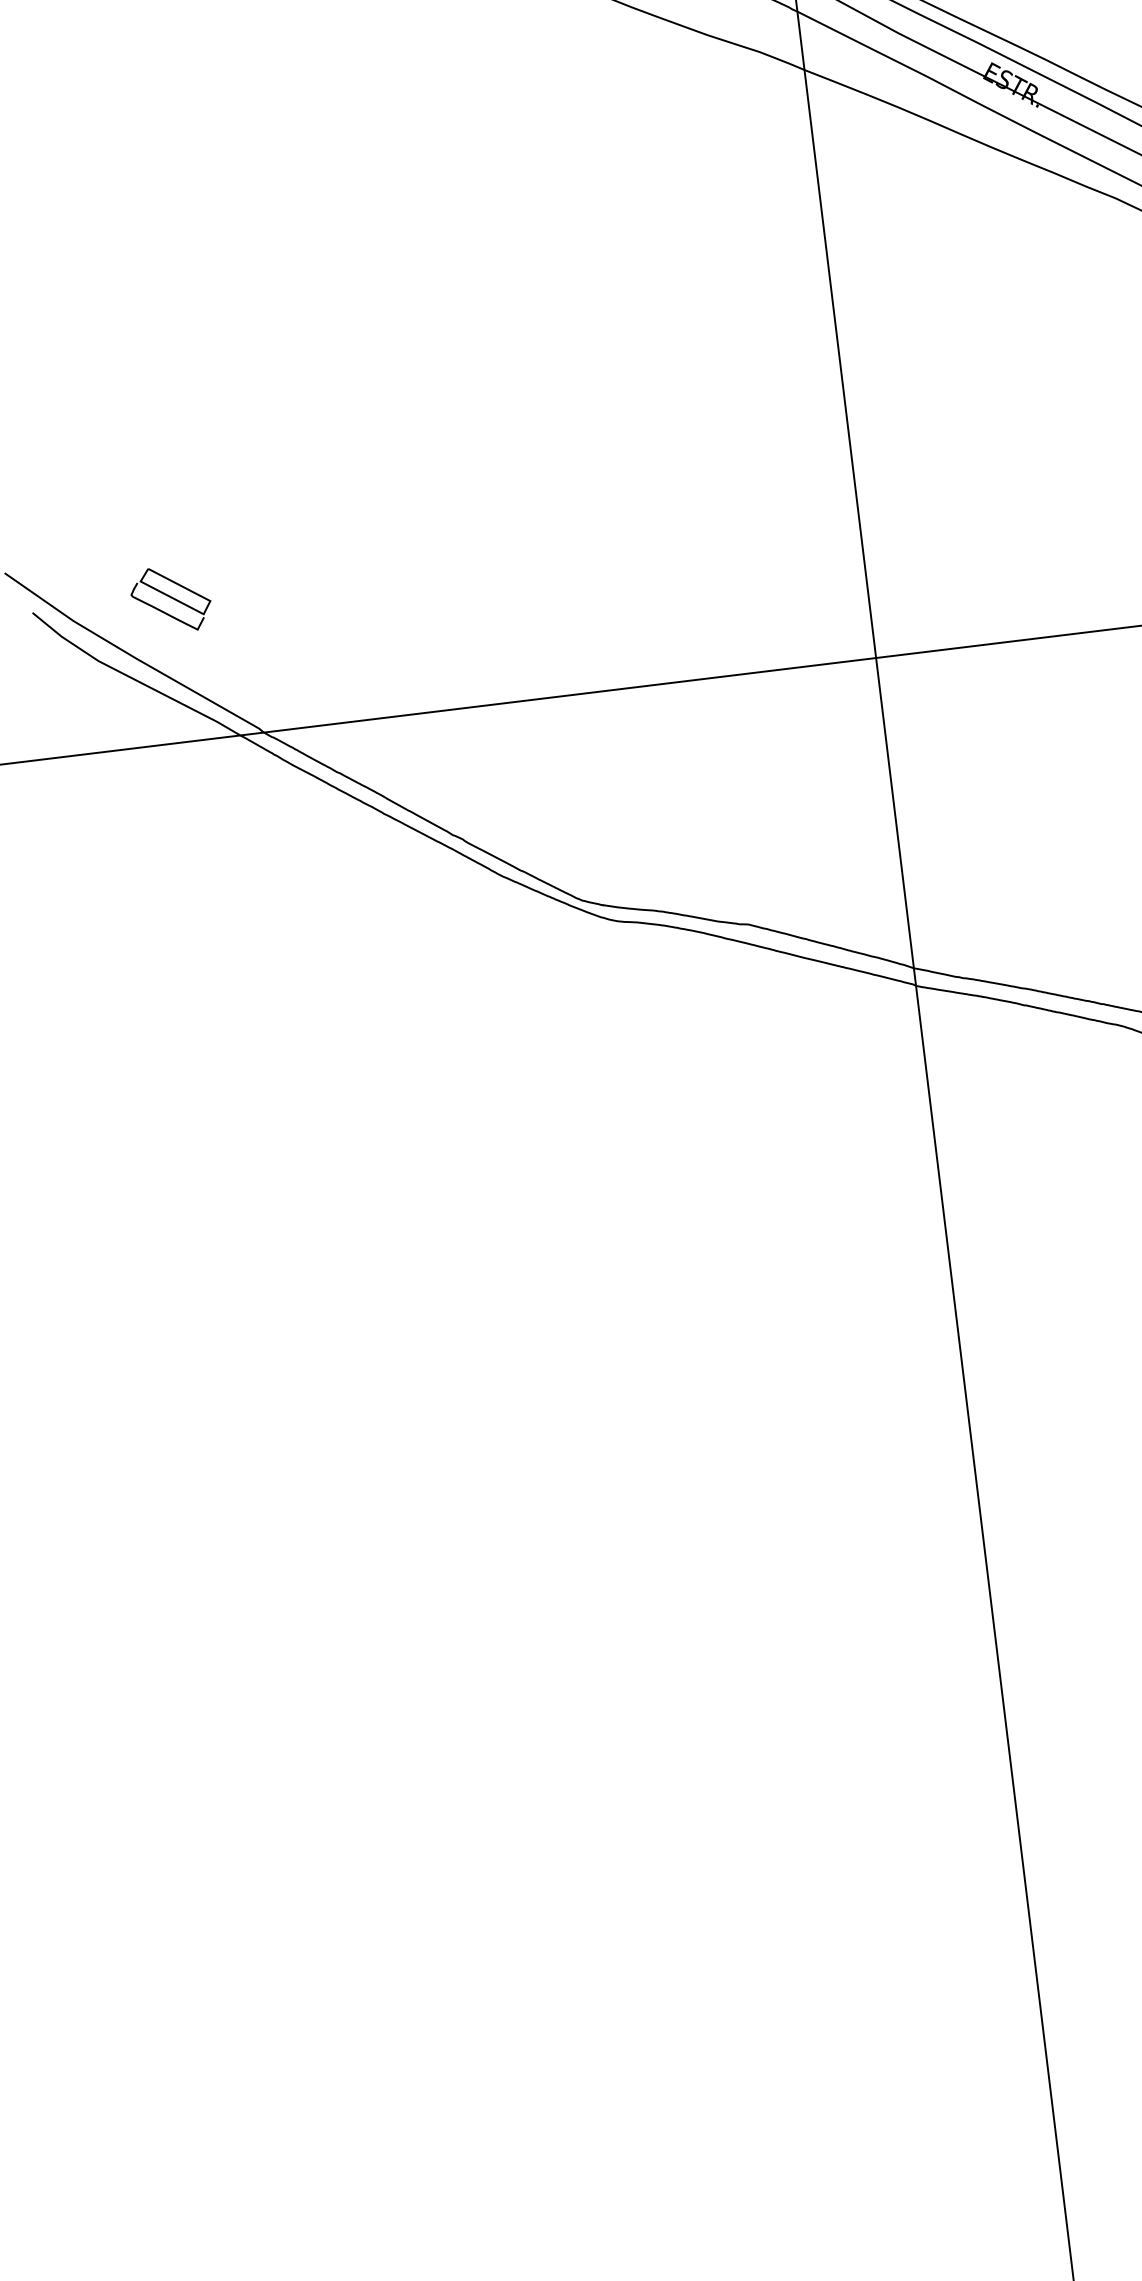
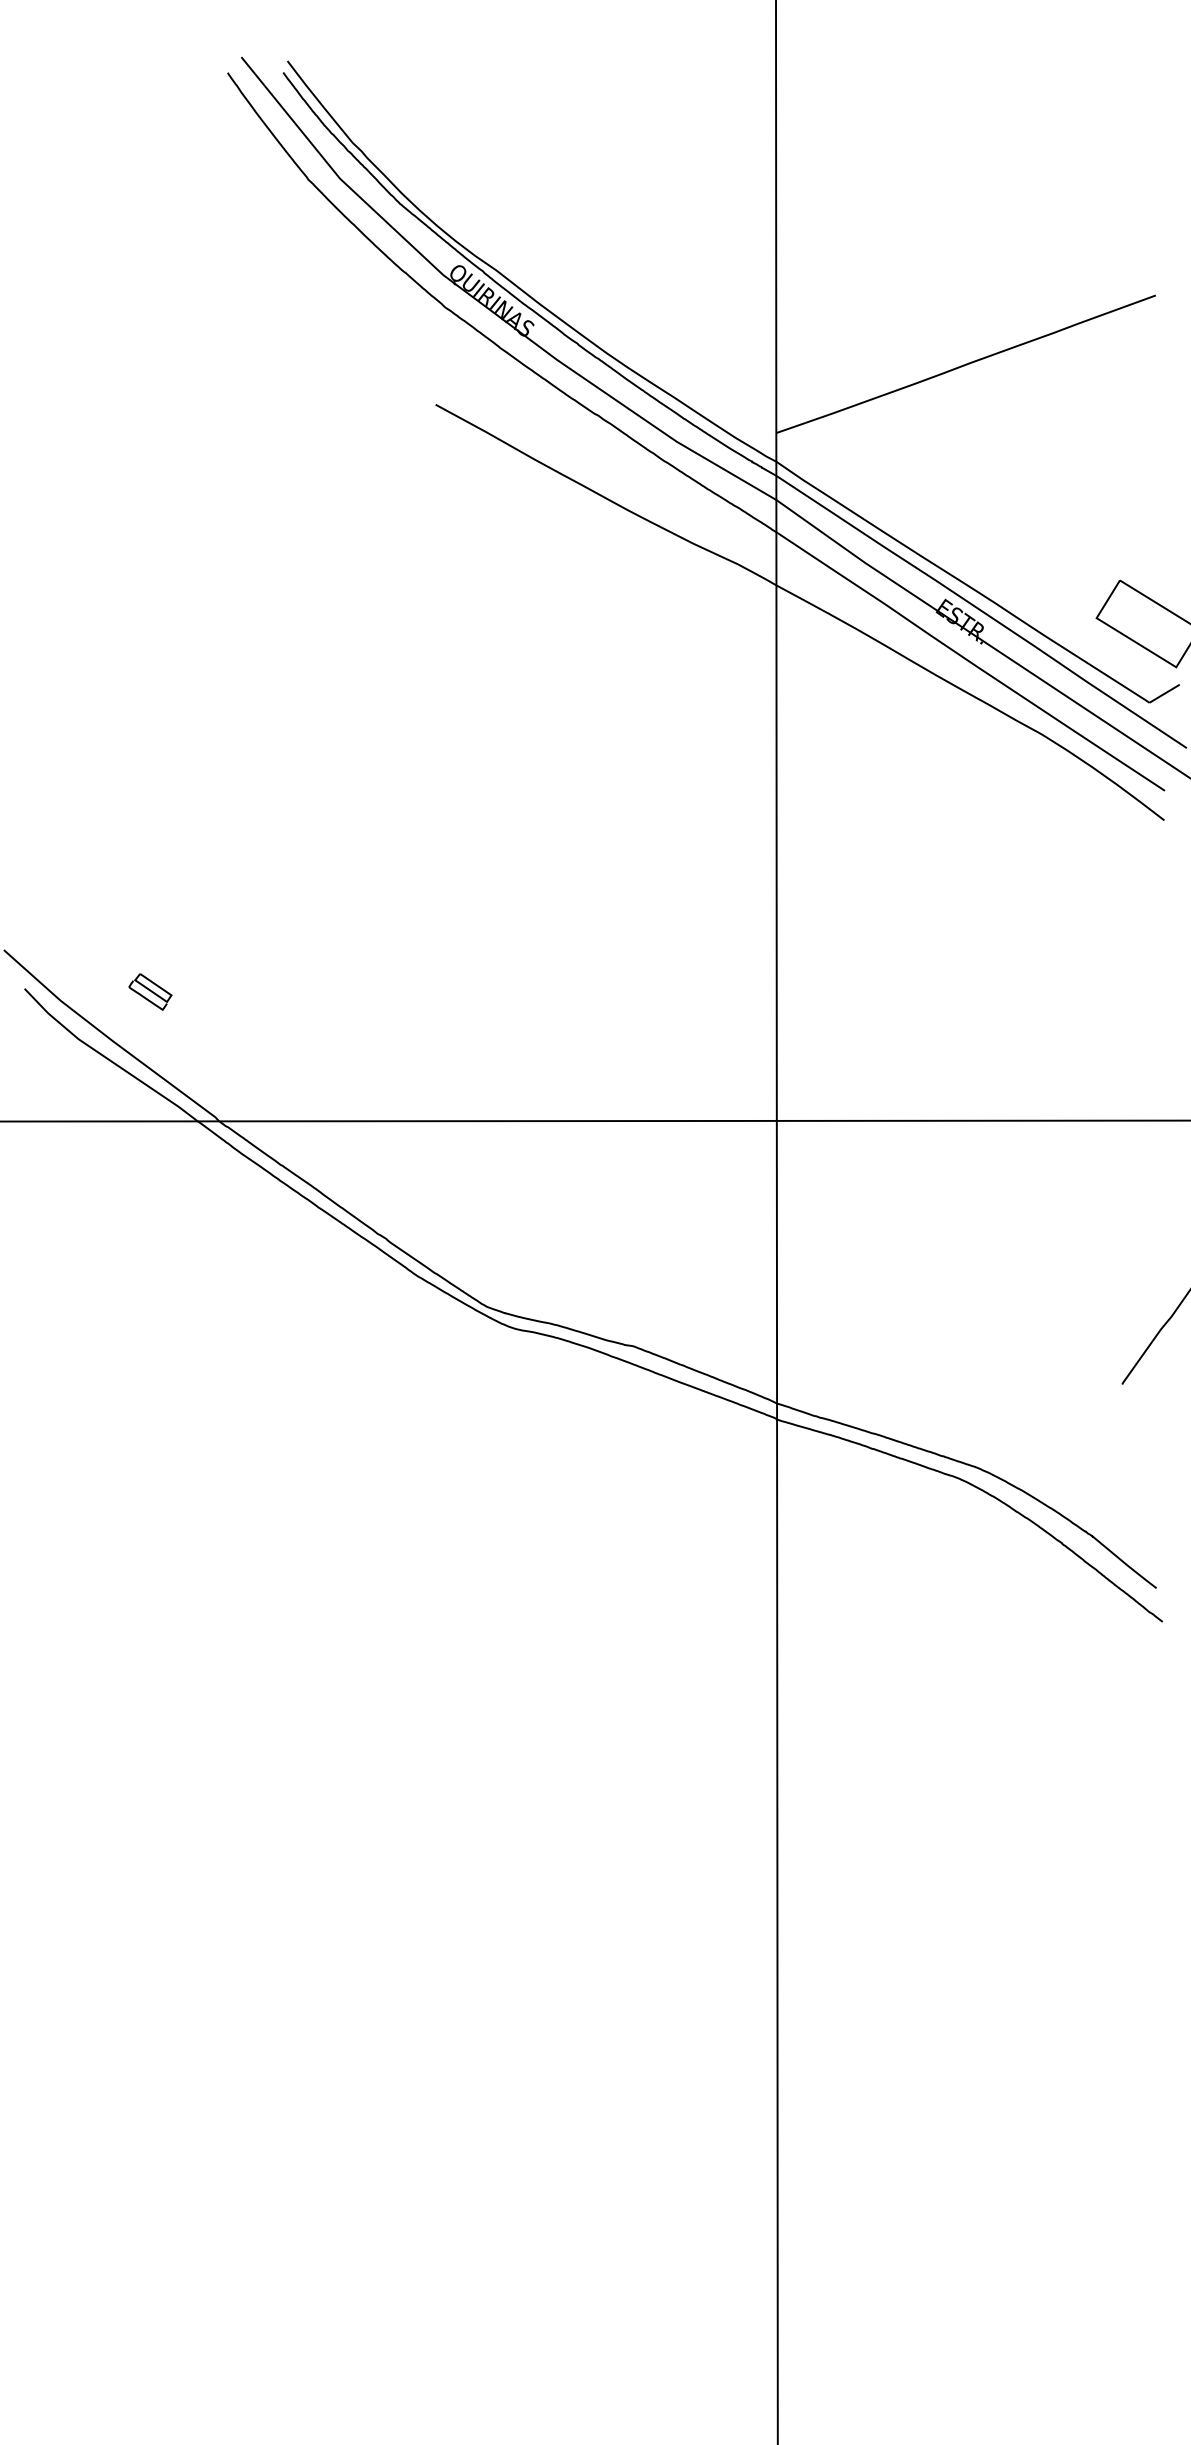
part: (171, 599) -> (150, 991), size x0.6

